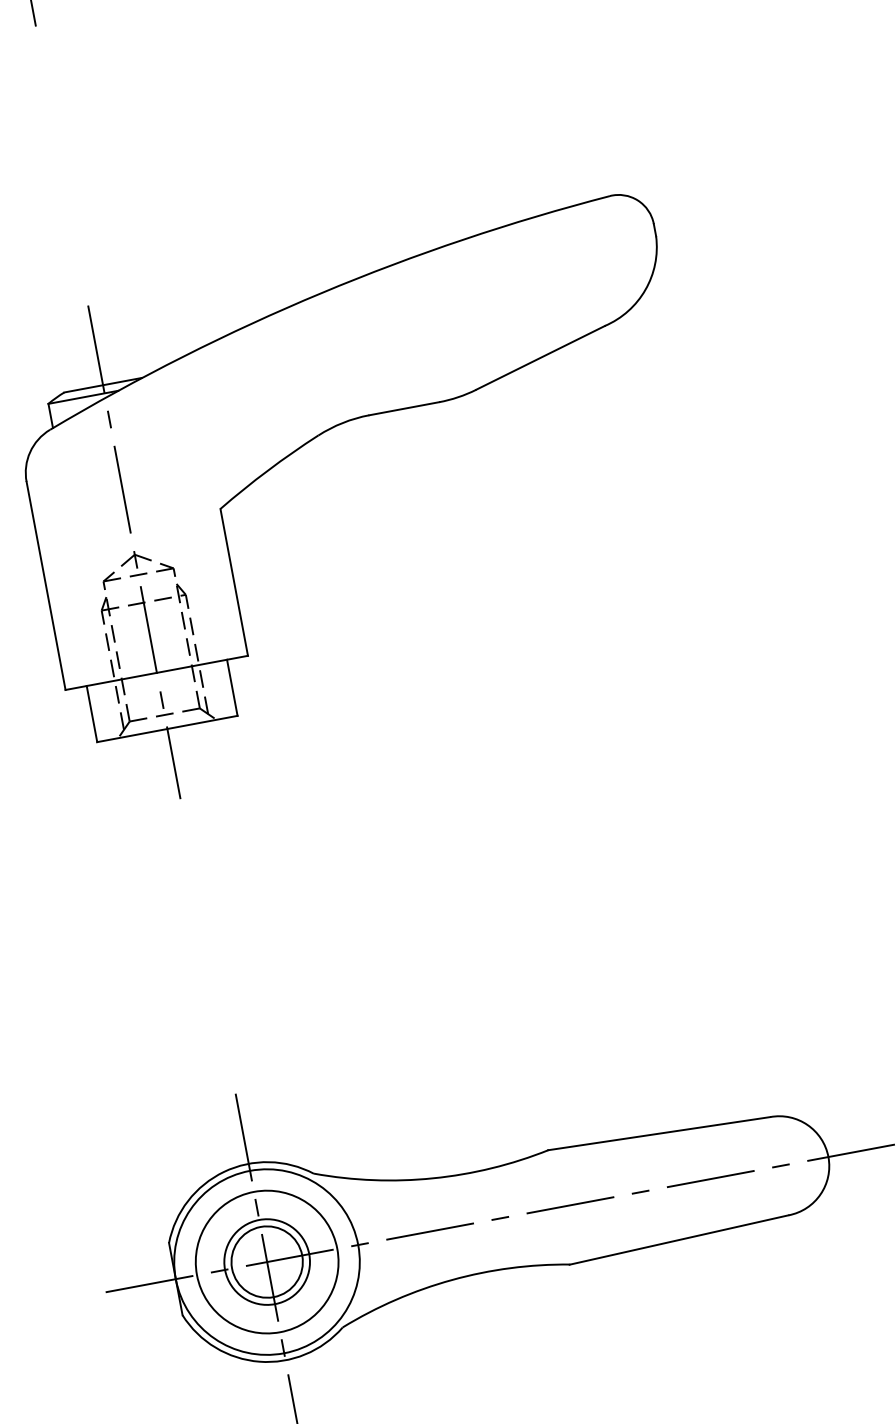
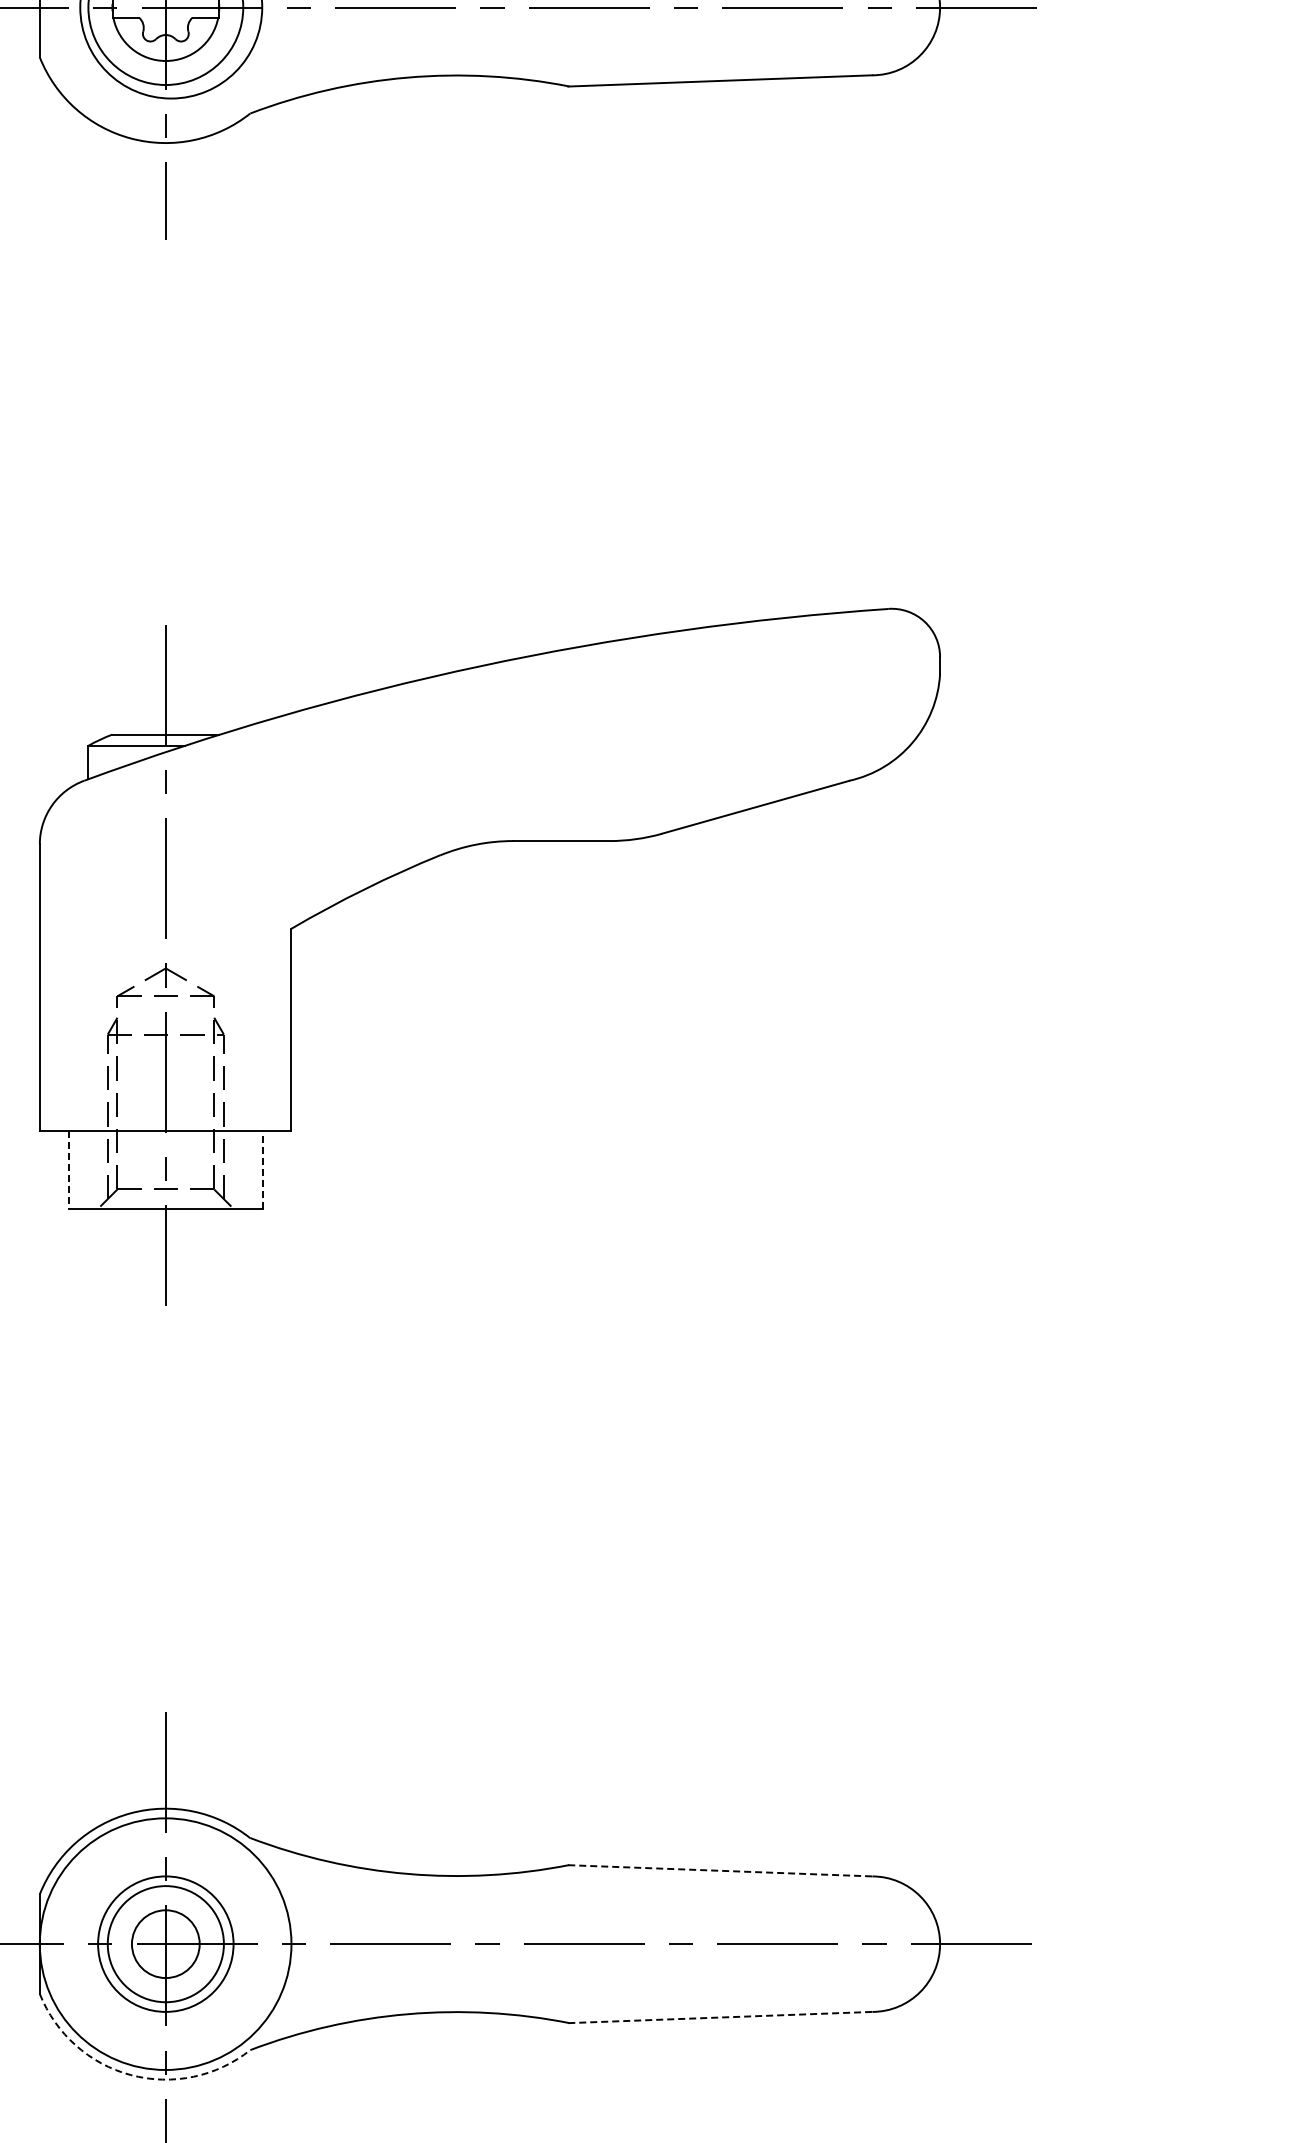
line: (232, 688) -> (262, 1170), solid -> dashed
line: (92, 714) -> (69, 1170), solid -> dashed
line: (659, 1133) -> (720, 1870), solid -> dashed
line: (679, 1239) -> (720, 2017), solid -> dashed
circle: (266, 1261) -> (165, 1943), size x0.7
circle: (266, 1261) -> (165, 1943), size x0.7
arc: (259, 1362) -> (130, 2075), solid -> dashed

